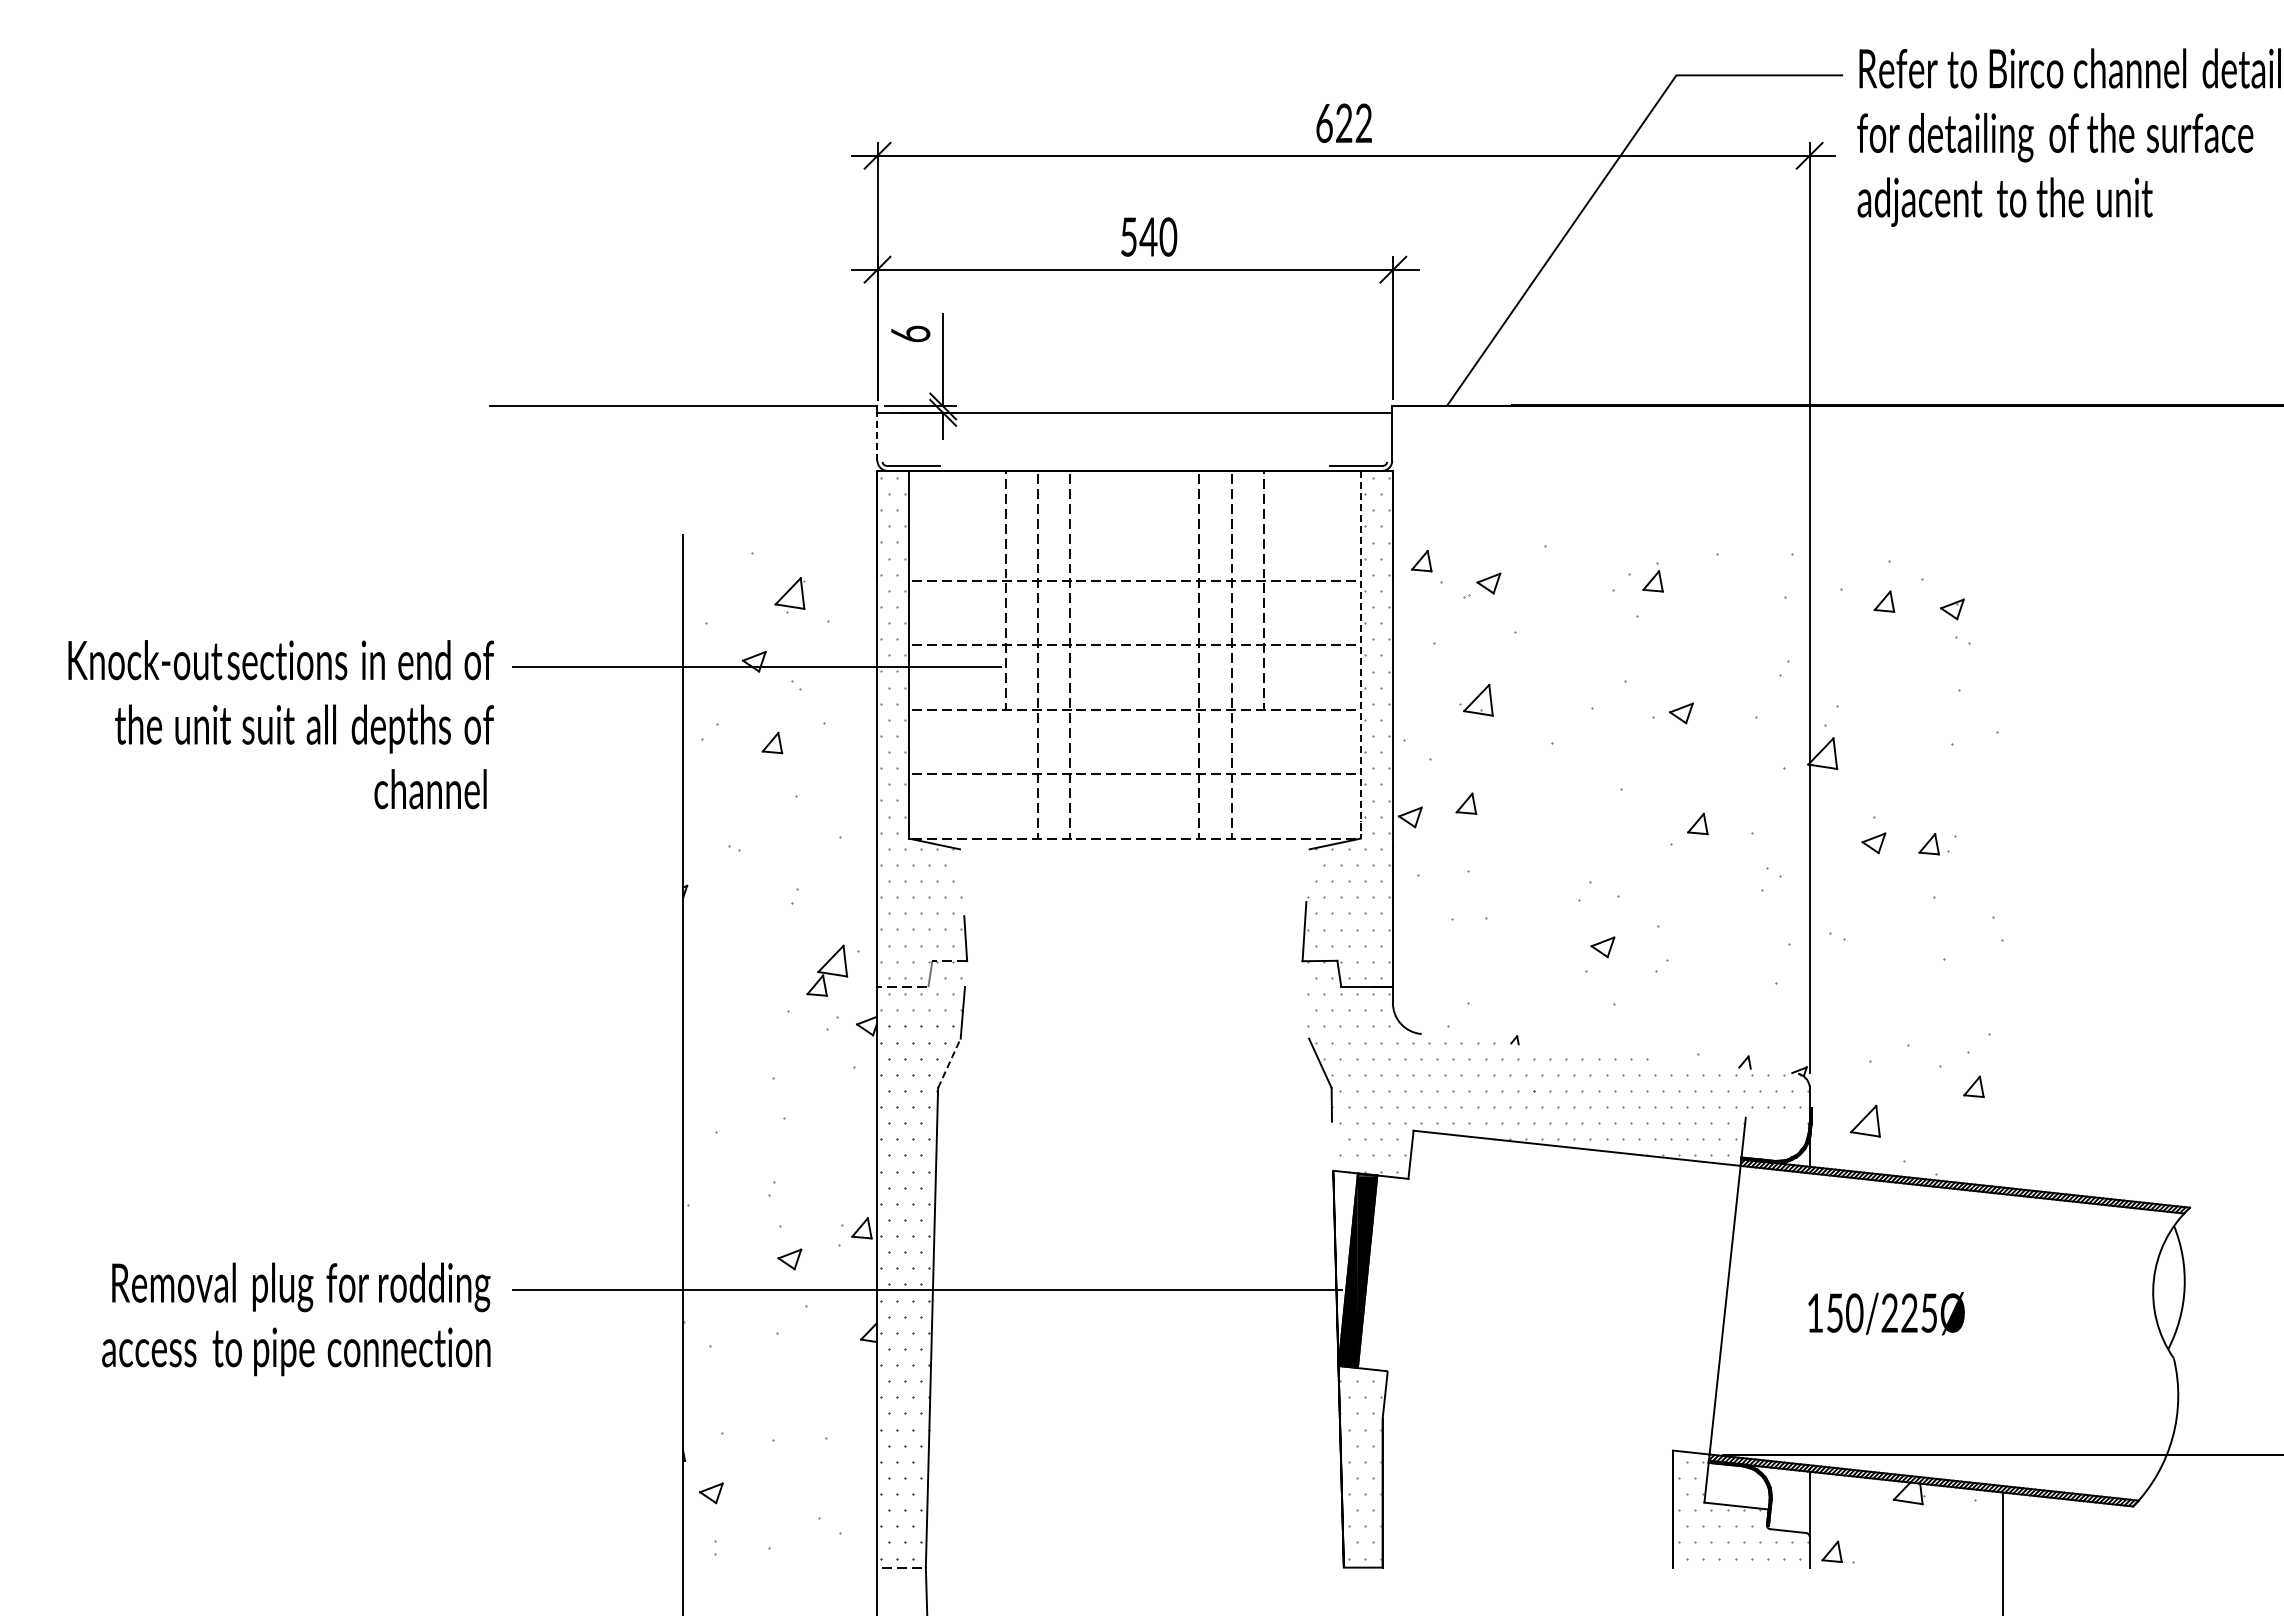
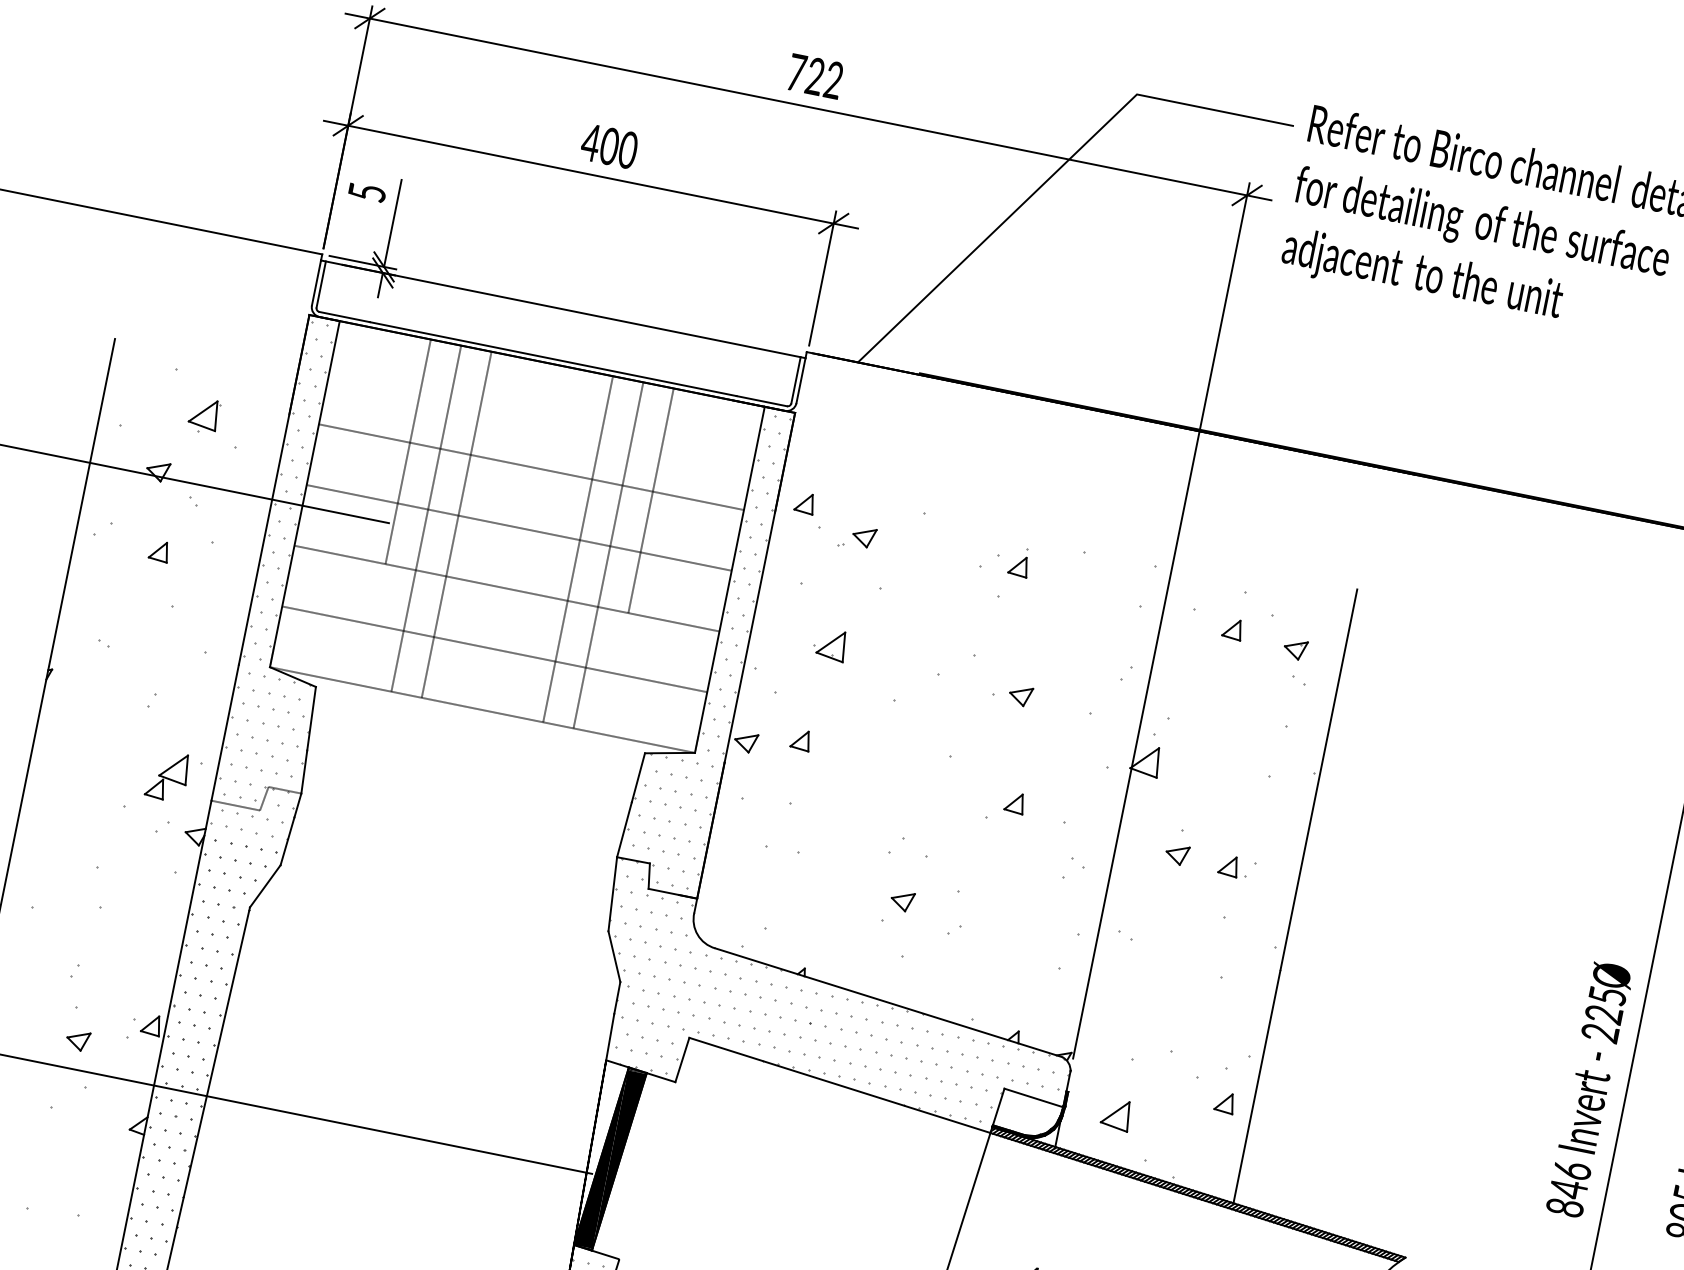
text: (1324, 123) -> (796, 72), 622 -> 722
text: (1138, 236) -> (600, 144), 540 -> 400
text: (910, 333) -> (367, 192), 6 -> 5
line: (877, 436) -> (316, 282), dashed -> solid
line: (882, 436) -> (321, 283), added
line: (1387, 436) -> (796, 379), added
line: (1134, 465) -> (552, 358), added
line: (1360, 654) -> (729, 579), dashed -> solid
line: (2003, 861) -> (1295, 896), added
line: (1307, 875) -> (637, 777), added
line: (962, 882) -> (311, 718), added
line: (965, 974) -> (297, 805), added
line: (1305, 999) -> (612, 893), added
line: (1609, 1053) -> (888, 1002), added
line: (949, 1062) -> (265, 885), dashed -> solid
line: (1777, 1120) -> (1033, 1097), added
line: (1332, 1145) -> (610, 1036), added

